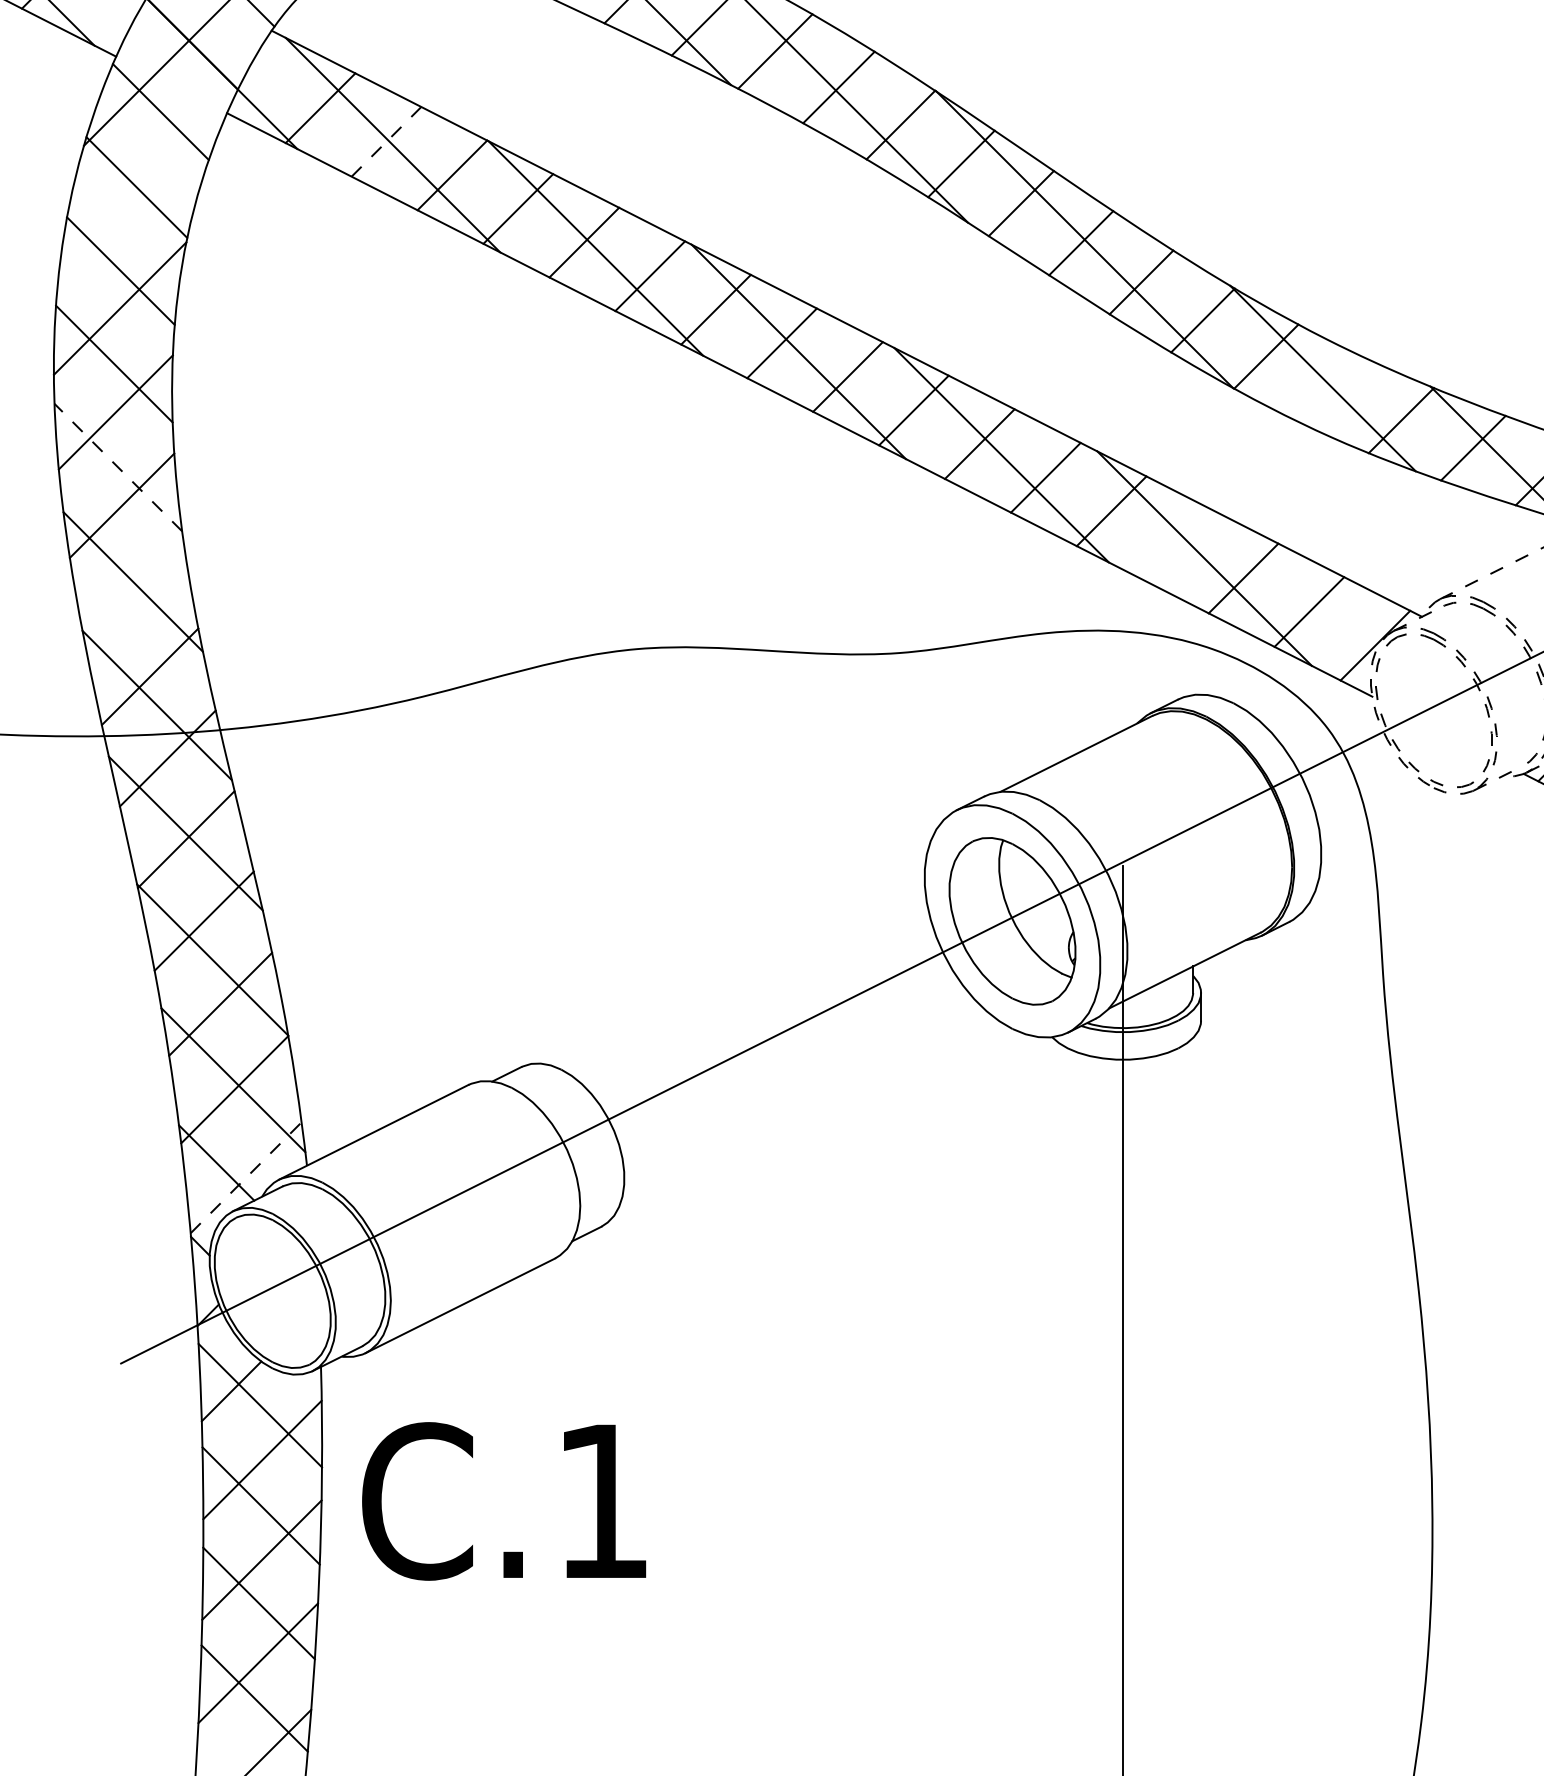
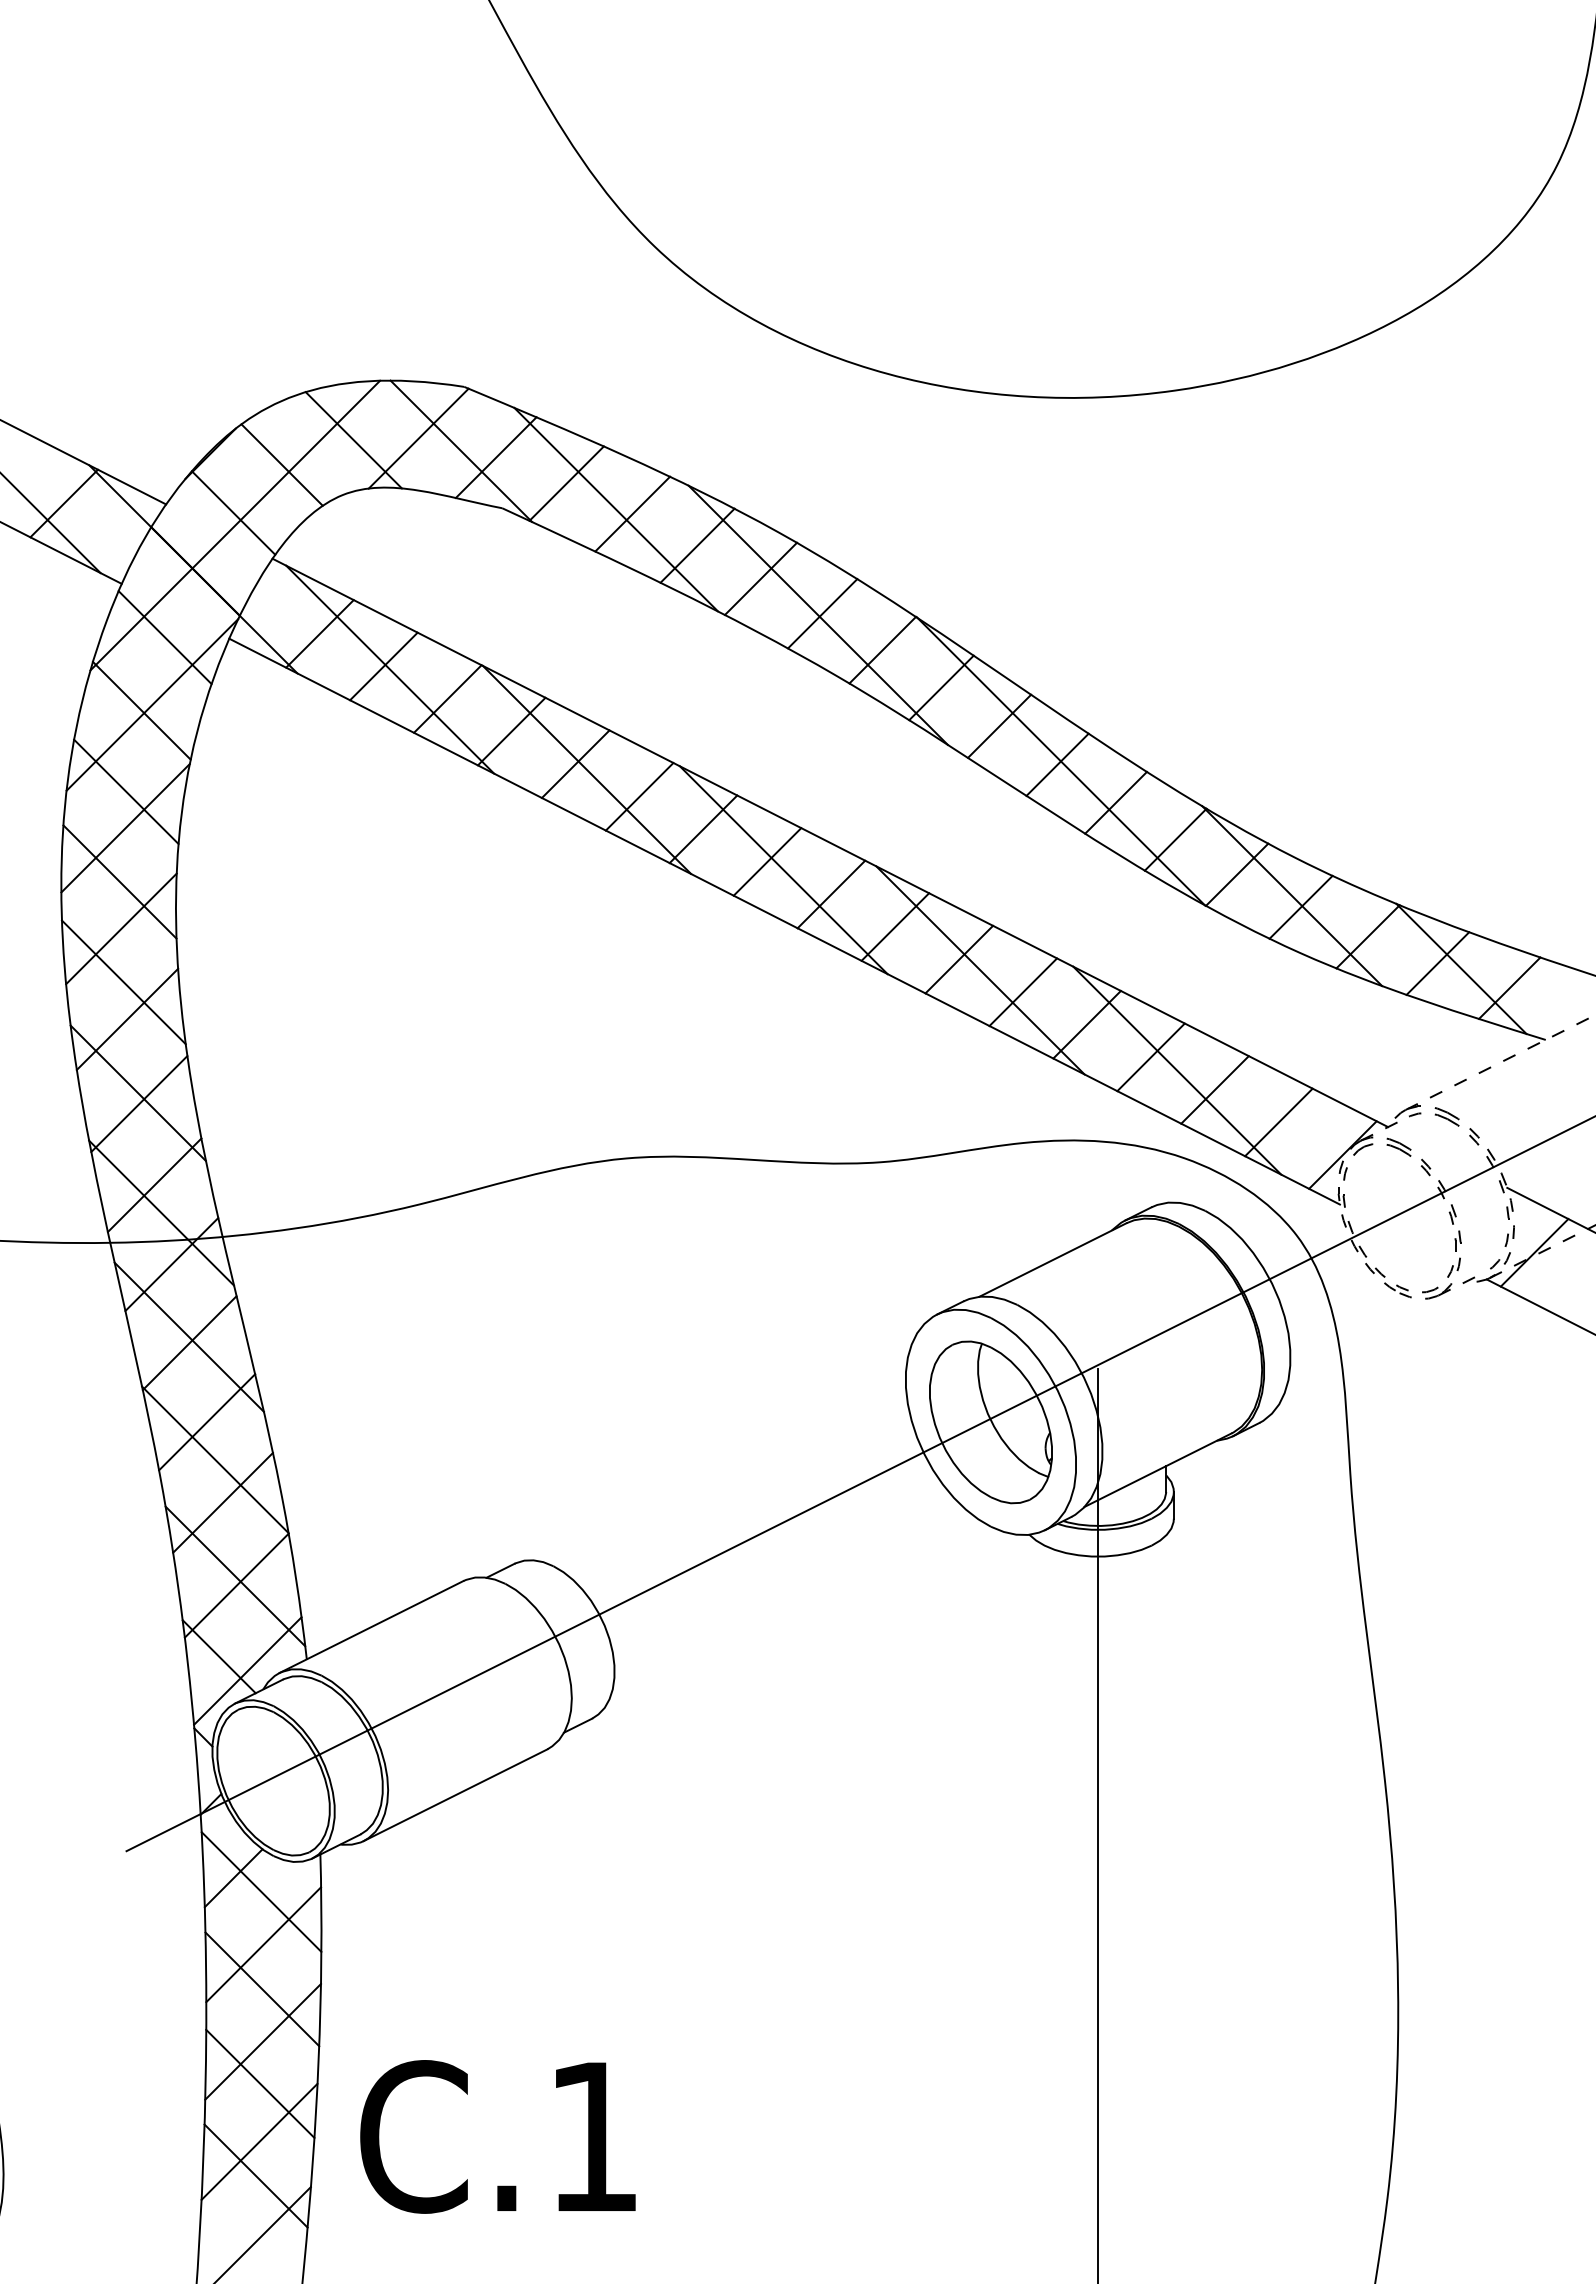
line: (386, 141) -> (383, 666), dashed -> solid
line: (147, 181) -> (152, 704), added
line: (1331, 389) -> (1300, 906), added
line: (117, 467) -> (123, 982), dashed -> solid
line: (1177, 545) -> (1150, 1057), added
line: (134, 593) -> (139, 1104), added
line: (246, 1177) -> (248, 1670), dashed -> solid
text: (503, 1500) -> (497, 2136), moved

